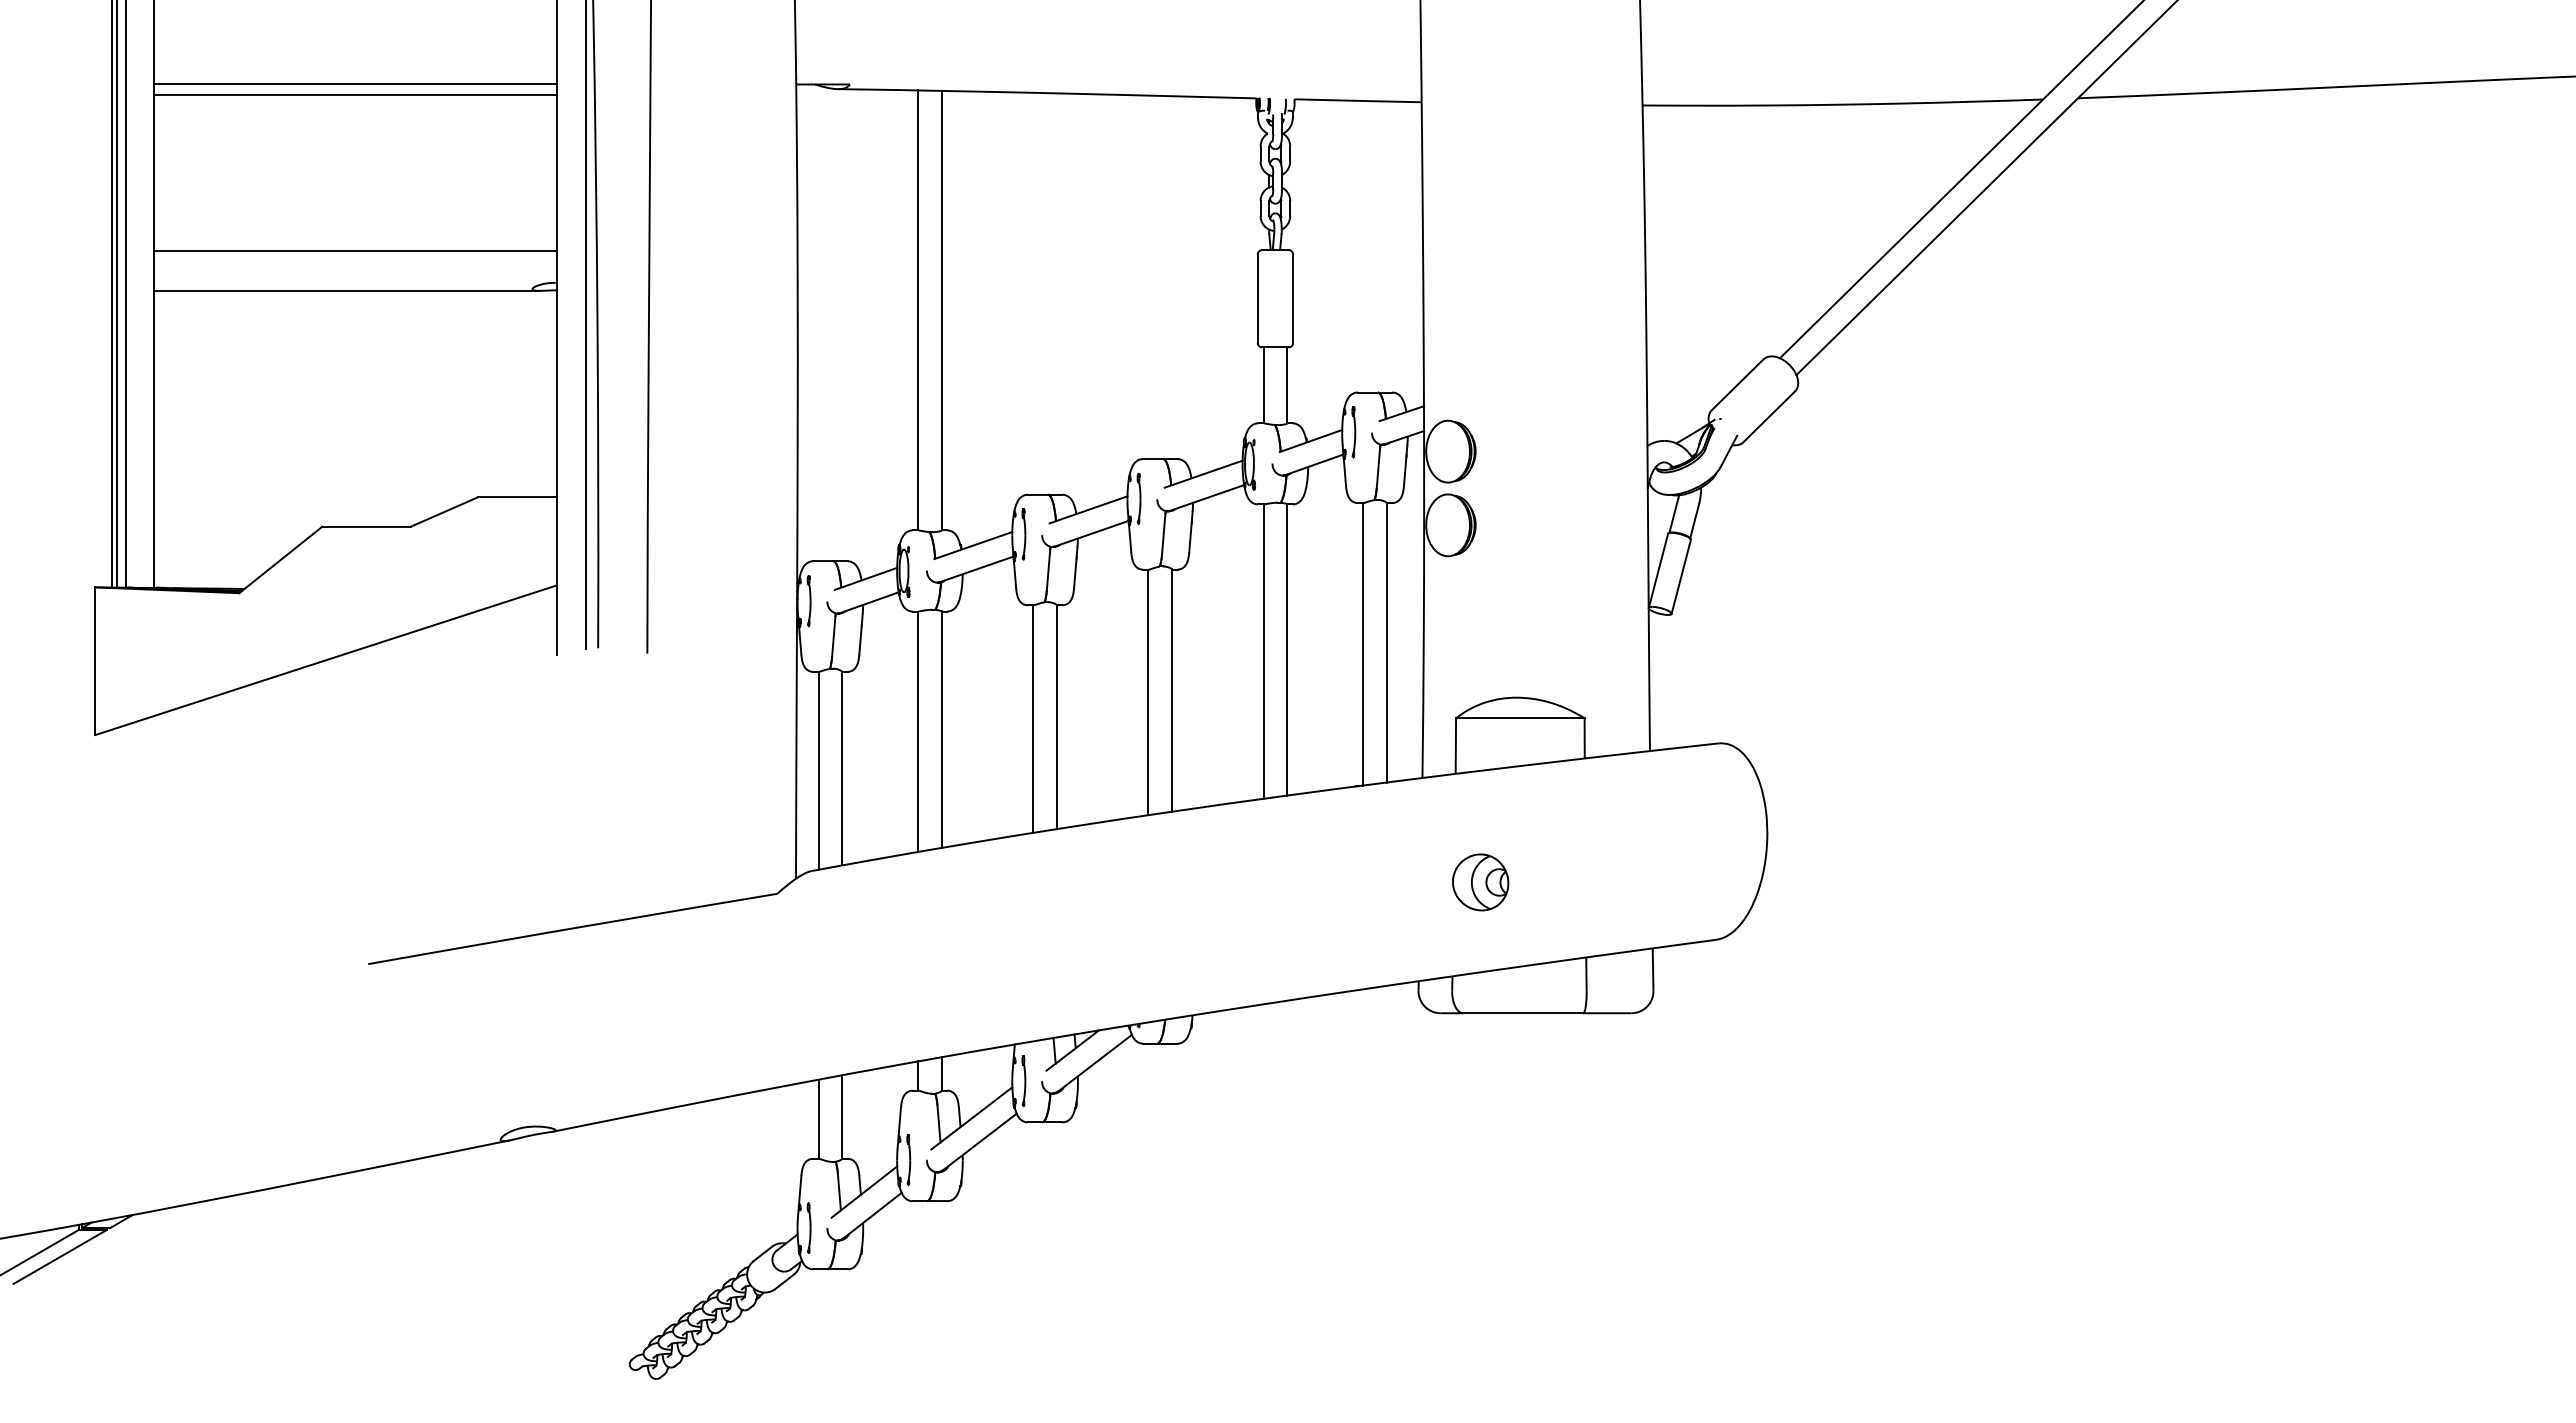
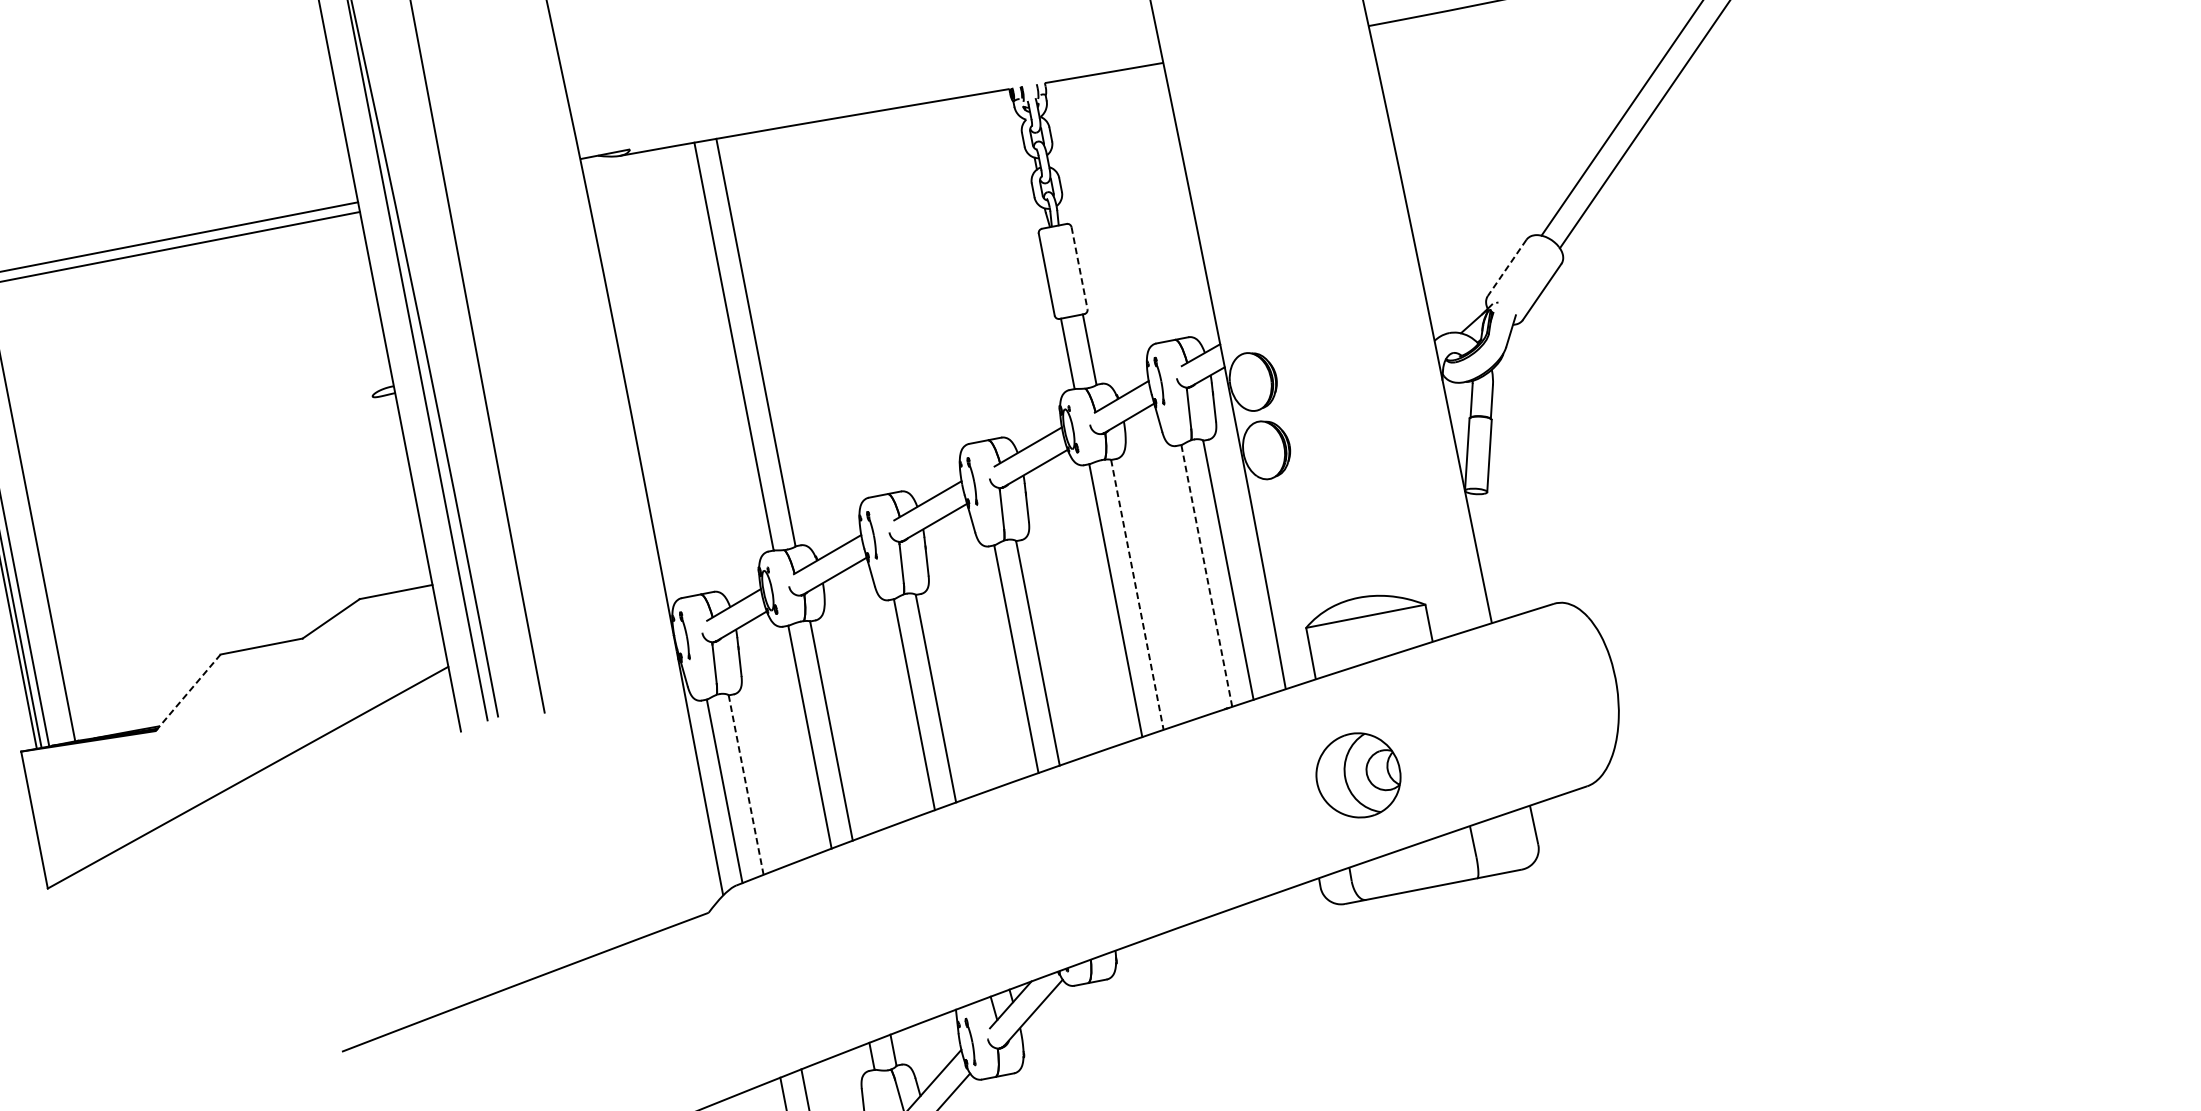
line: (354, 250) -> (200, 392), removed
line: (346, 290) -> (200, 431), removed
line: (1293, 299) -> (1080, 268), solid -> dashed
line: (1737, 385) -> (1507, 268), solid -> dashed
line: (280, 560) -> (187, 693), solid -> dashed
line: (1363, 643) -> (1206, 575), solid -> dashed
line: (1287, 649) -> (1137, 594), solid -> dashed
line: (842, 768) -> (746, 784), solid -> dashed
part: (1480, 882) -> (1358, 775), size x1.6

